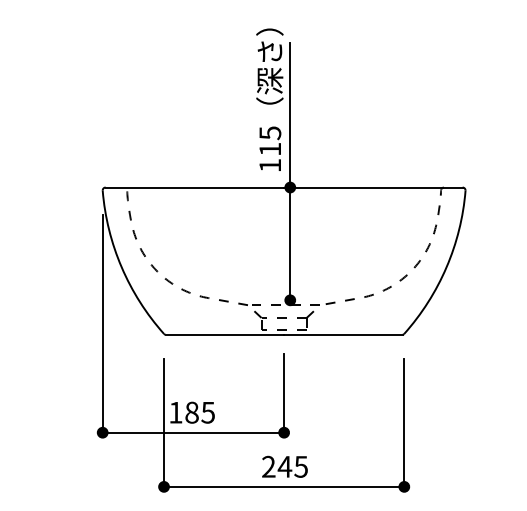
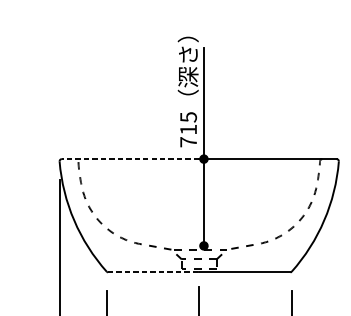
text: (269, 165) -> (187, 142), 115 -> 715
line: (194, 187) -> (130, 159), solid -> dashed
line: (225, 334) -> (154, 272), solid -> dashed

